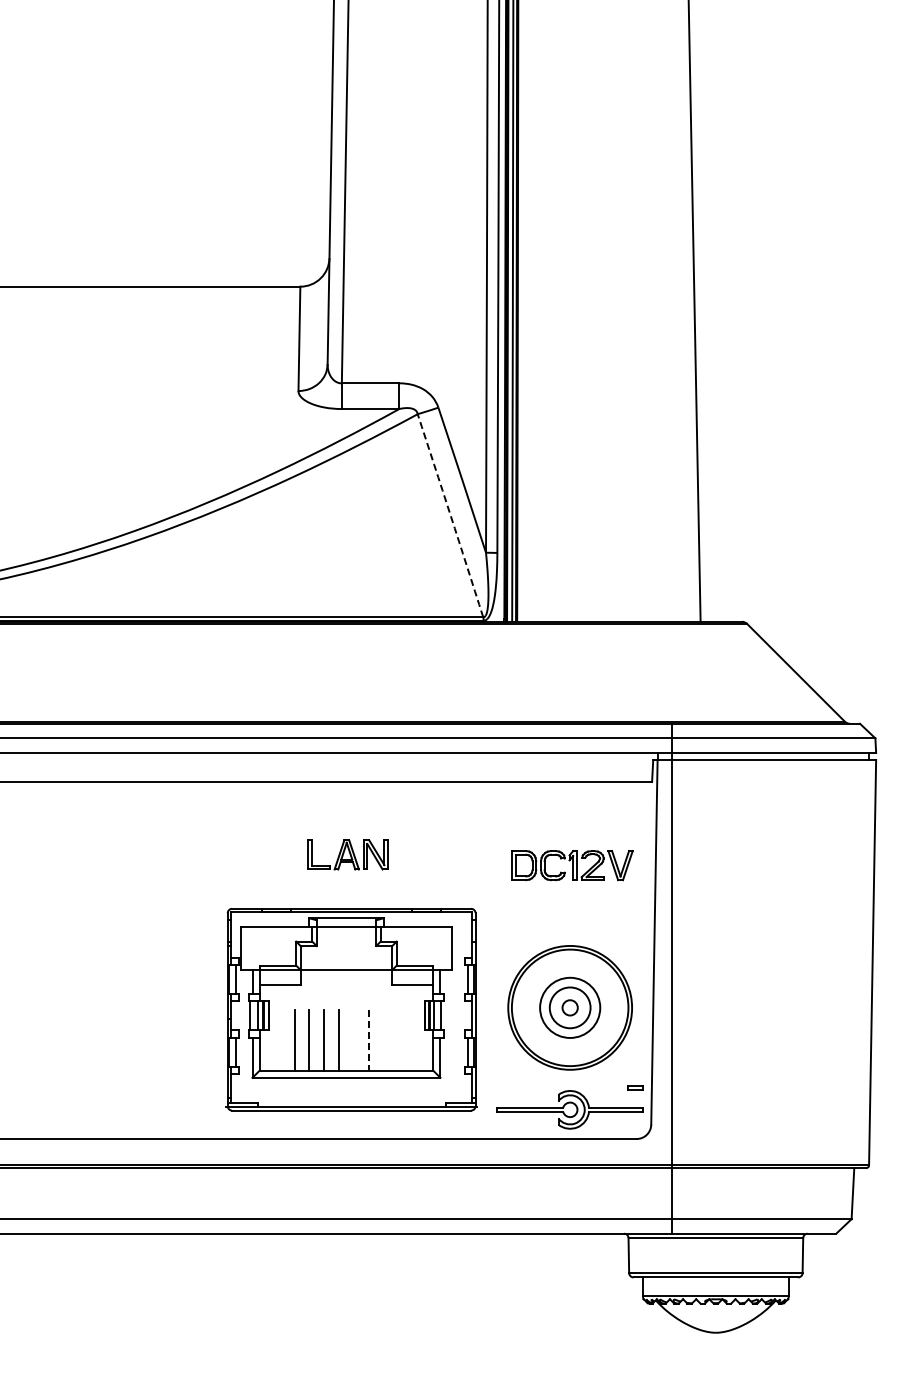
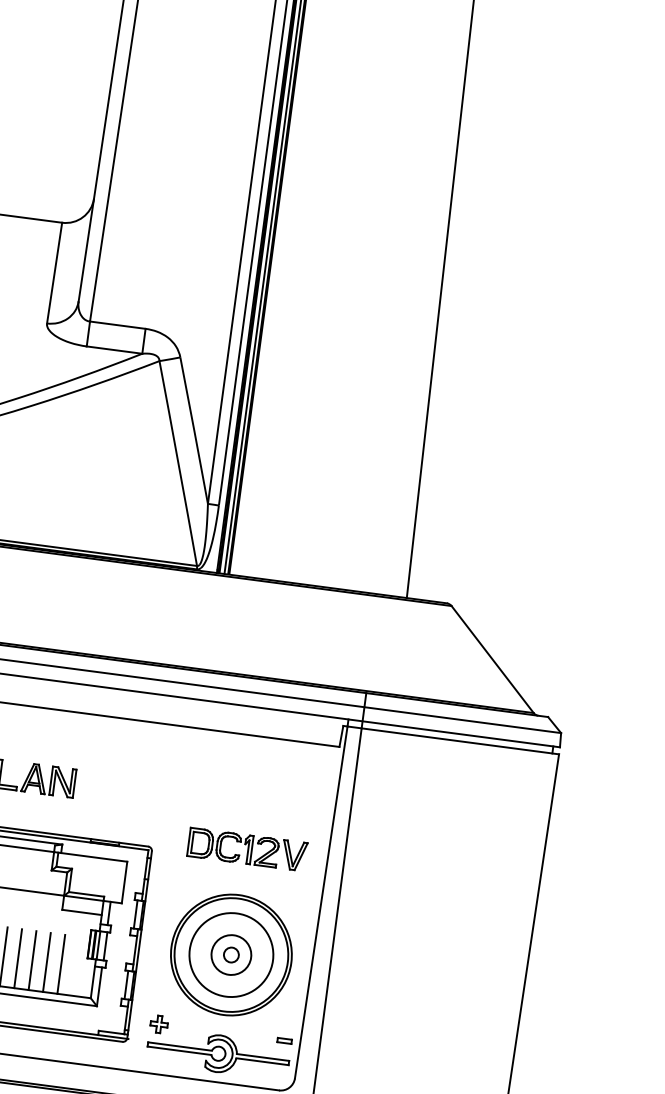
arc: (450, 515) -> (178, 463), dashed -> solid
part: (572, 865) -> (247, 849), moved
circle: (570, 1007) -> (231, 954), size x1.43
line: (354, 1039) -> (18, 958), added
line: (383, 1039) -> (46, 961), added
line: (398, 1039) -> (61, 963), added
line: (368, 1040) -> (32, 960), dashed -> solid
part: (505, 1087) -> (158, 1023), added

